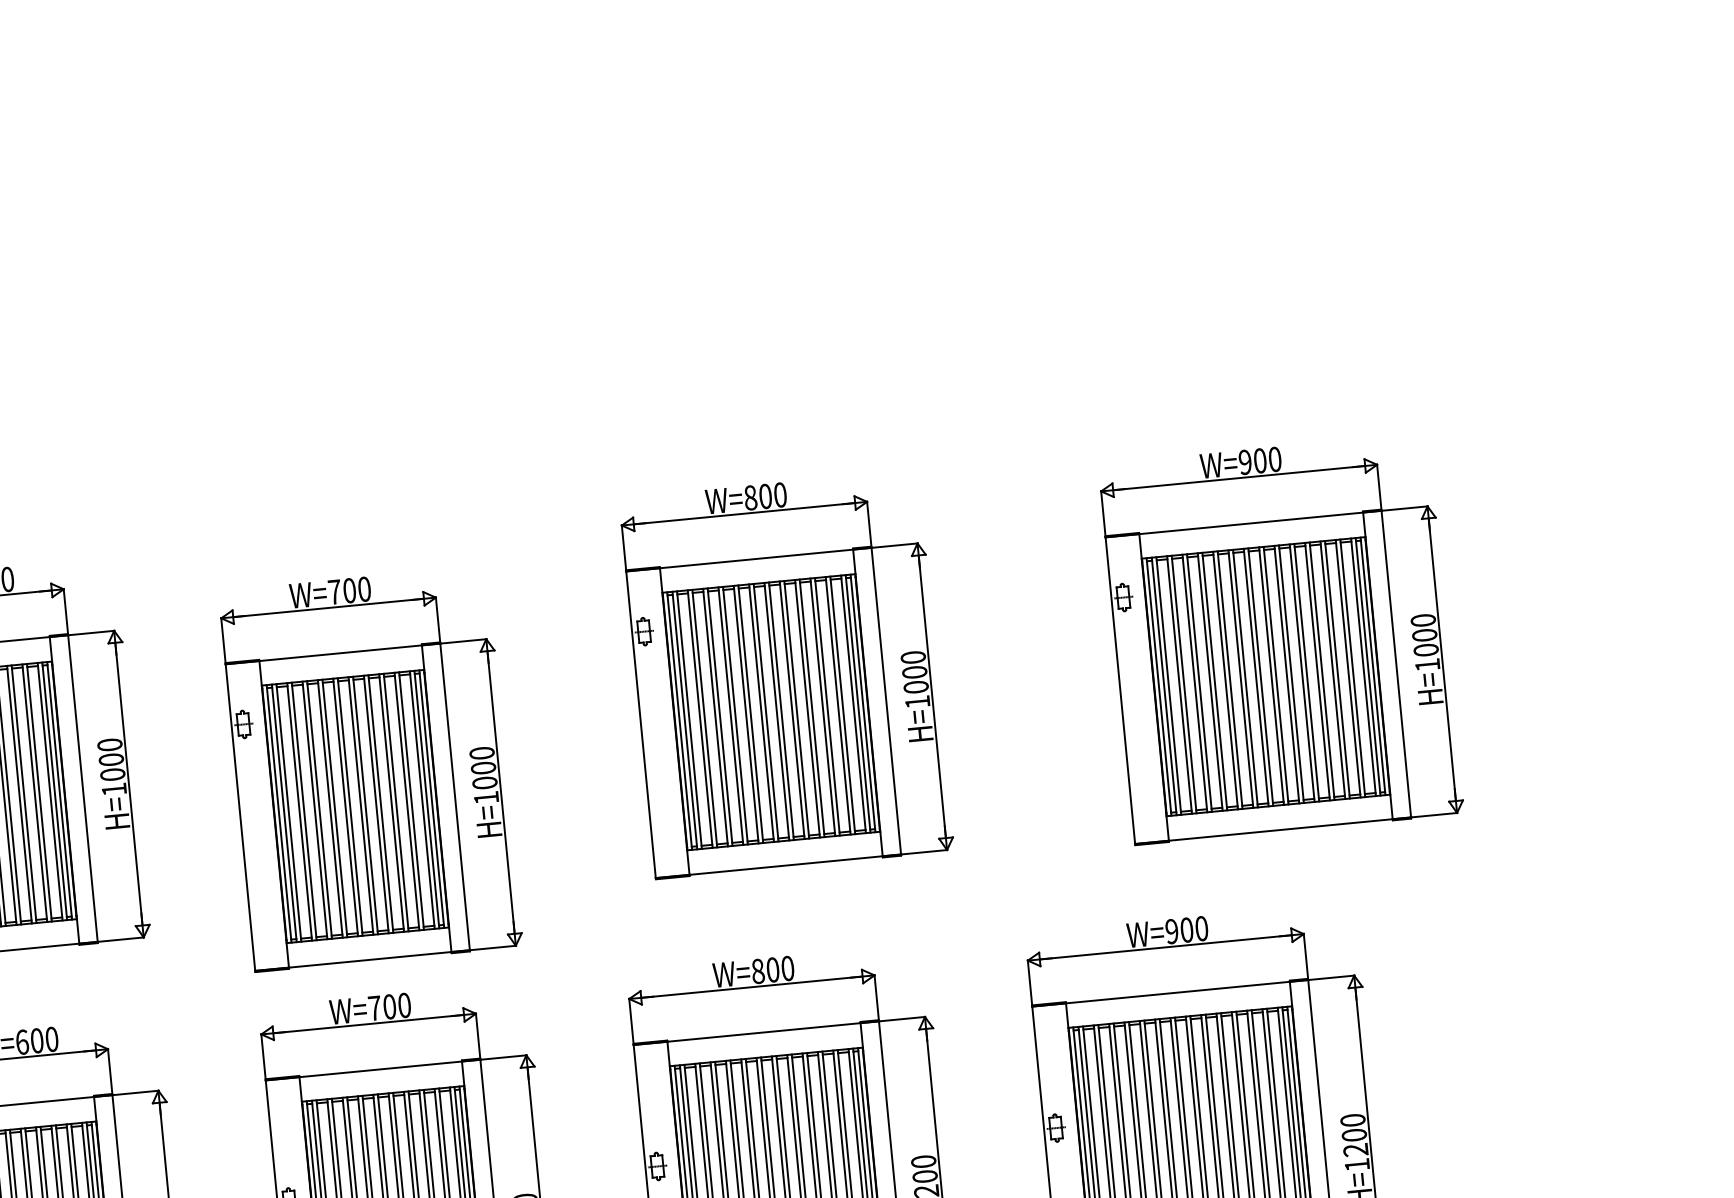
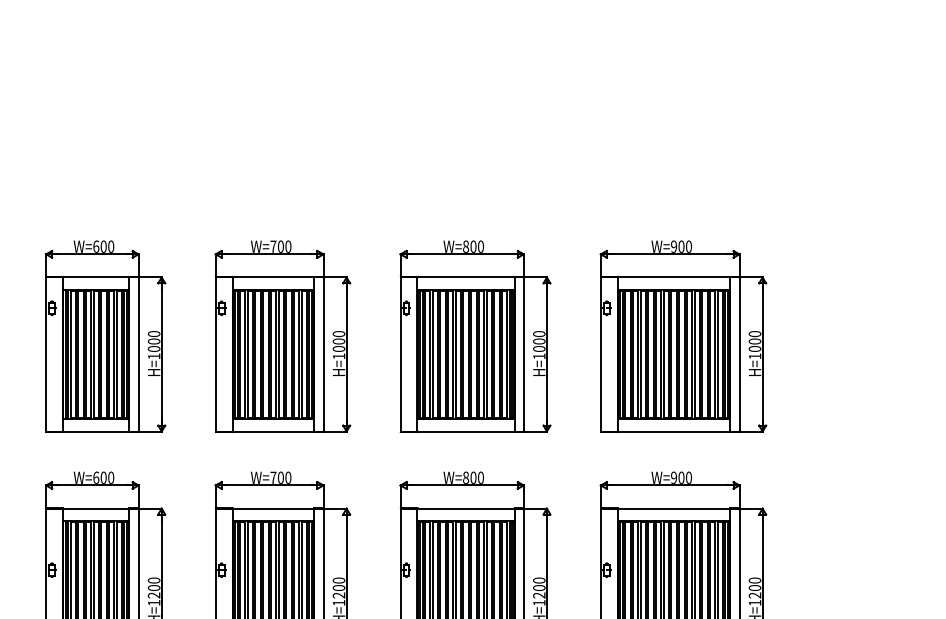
part: (1281, 639) -> (683, 336), moved
part: (786, 674) -> (475, 336), moved
part: (370, 768) -> (282, 336), moved

